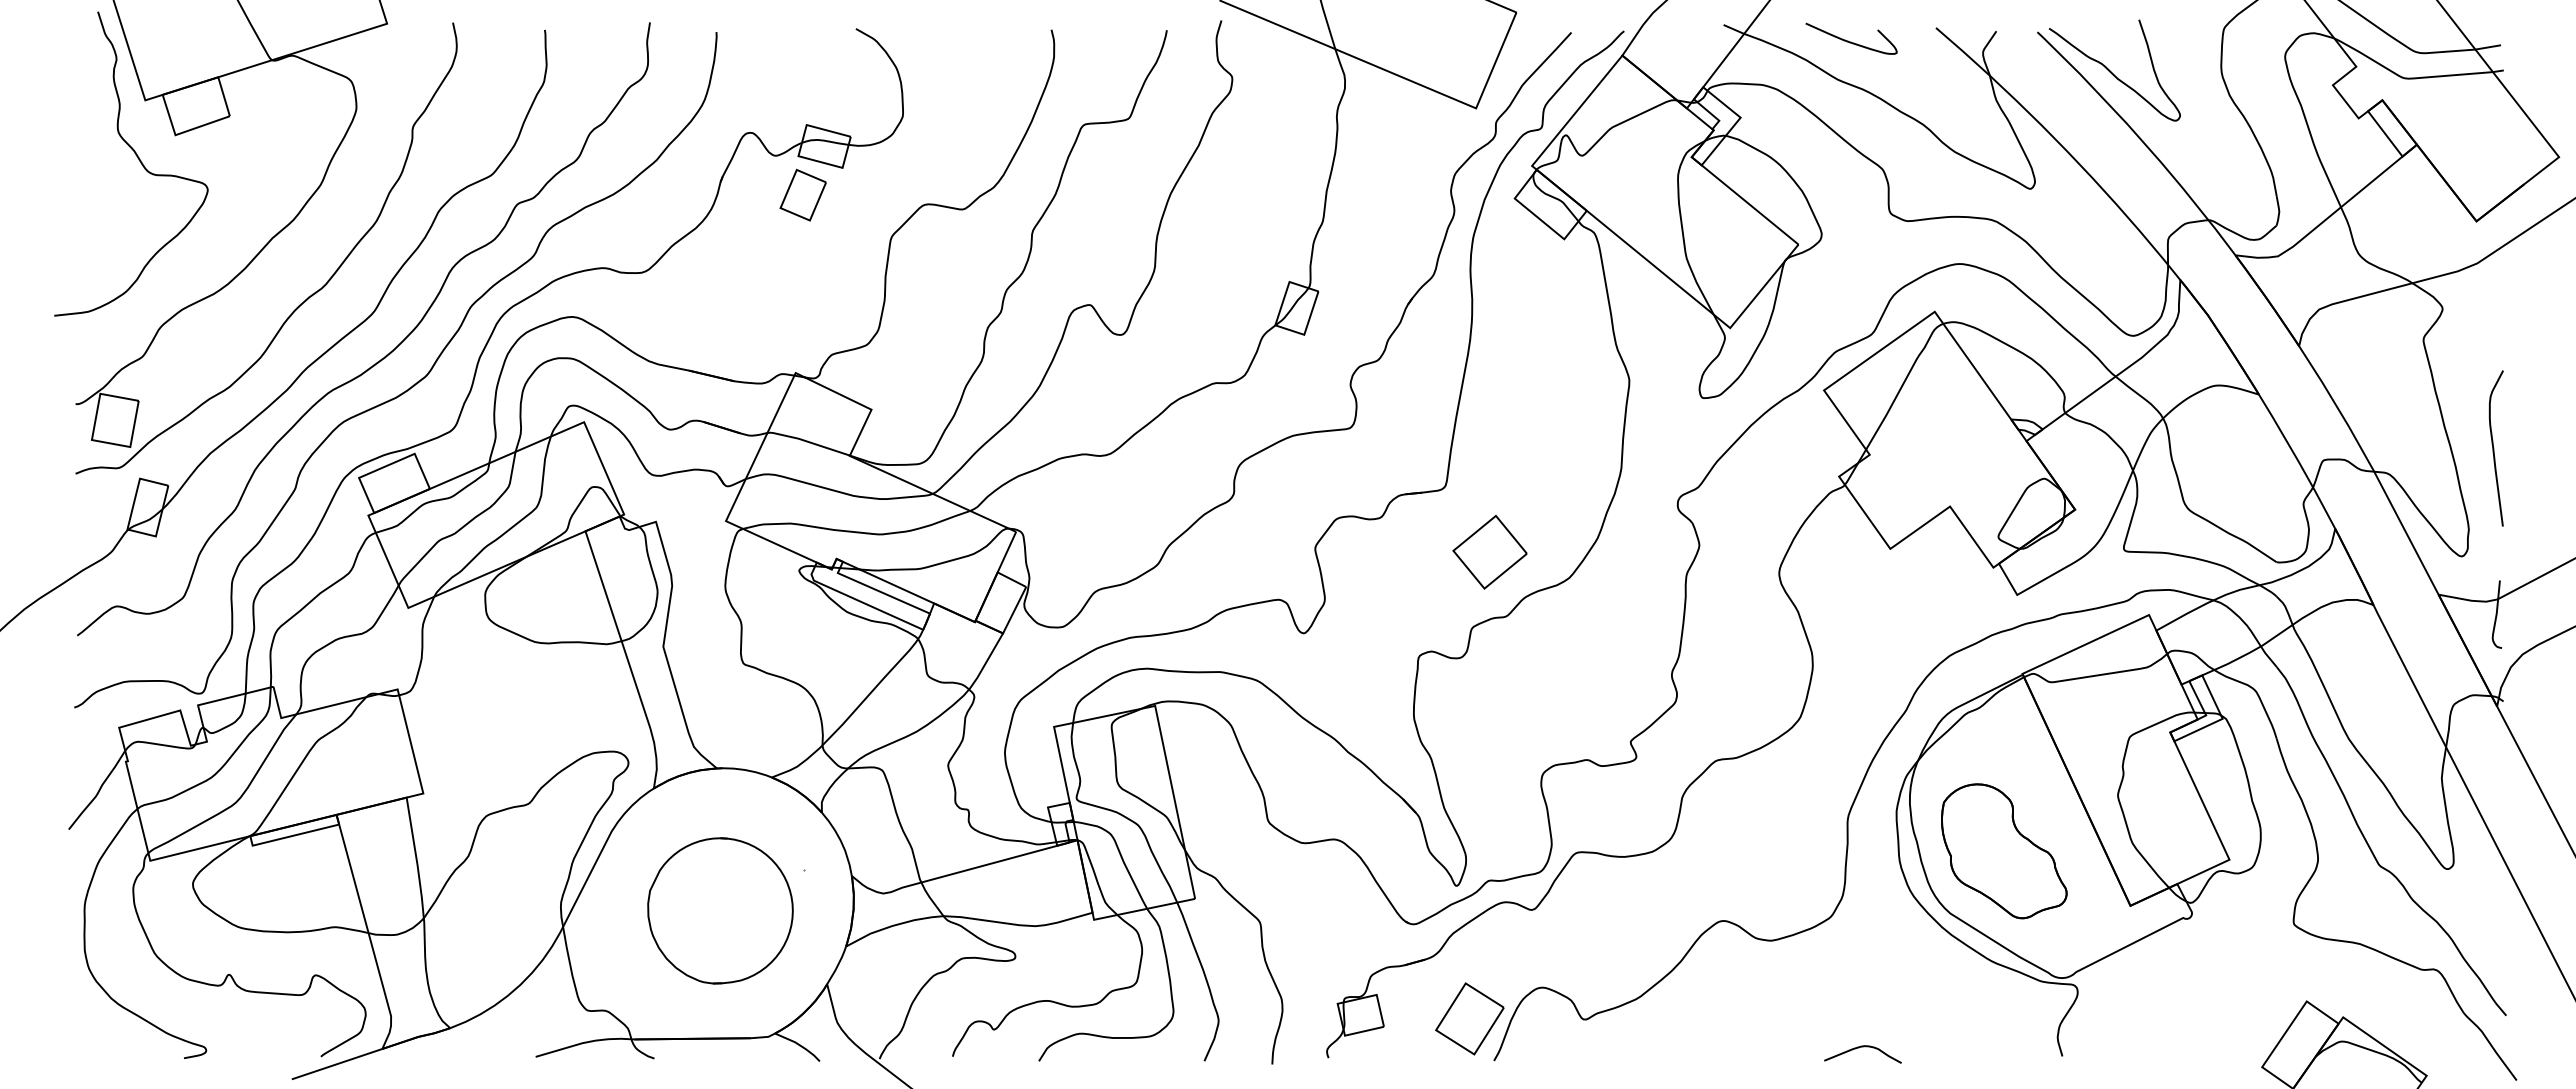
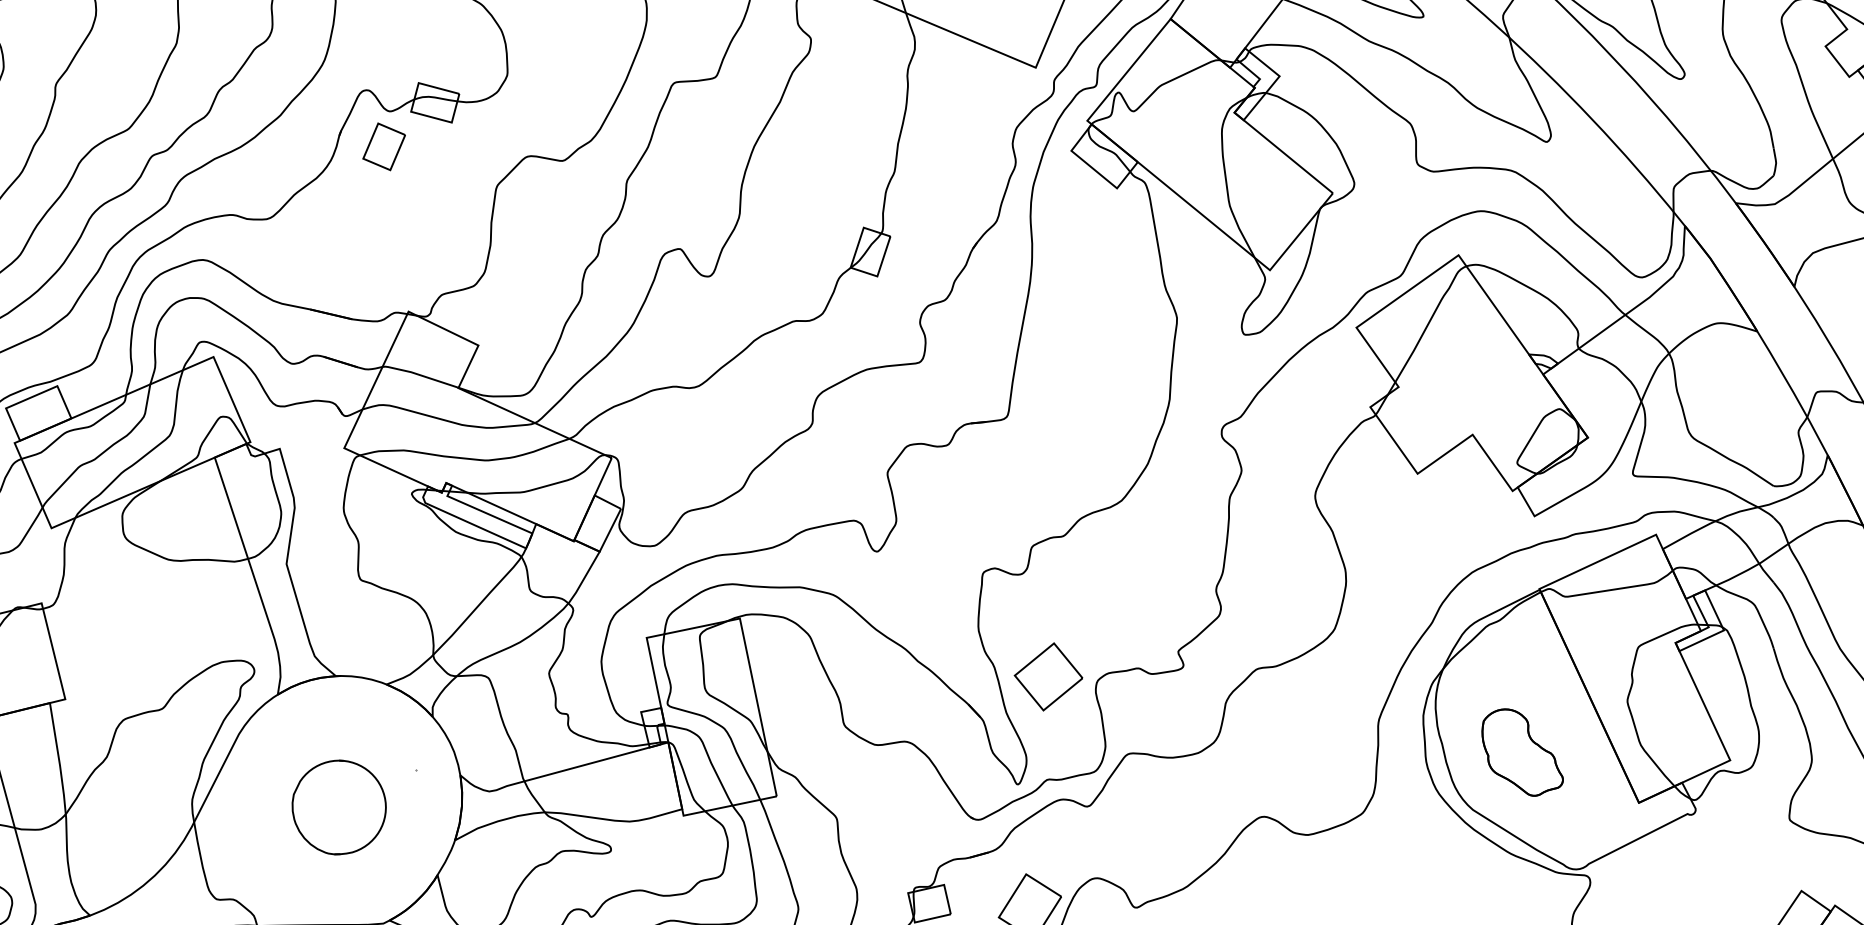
part: (802, 194) -> (383, 146), moved
part: (1489, 551) -> (1048, 676), moved
part: (2004, 851) -> (1522, 752), size x0.7
part: (720, 910) -> (339, 807), size x0.7

